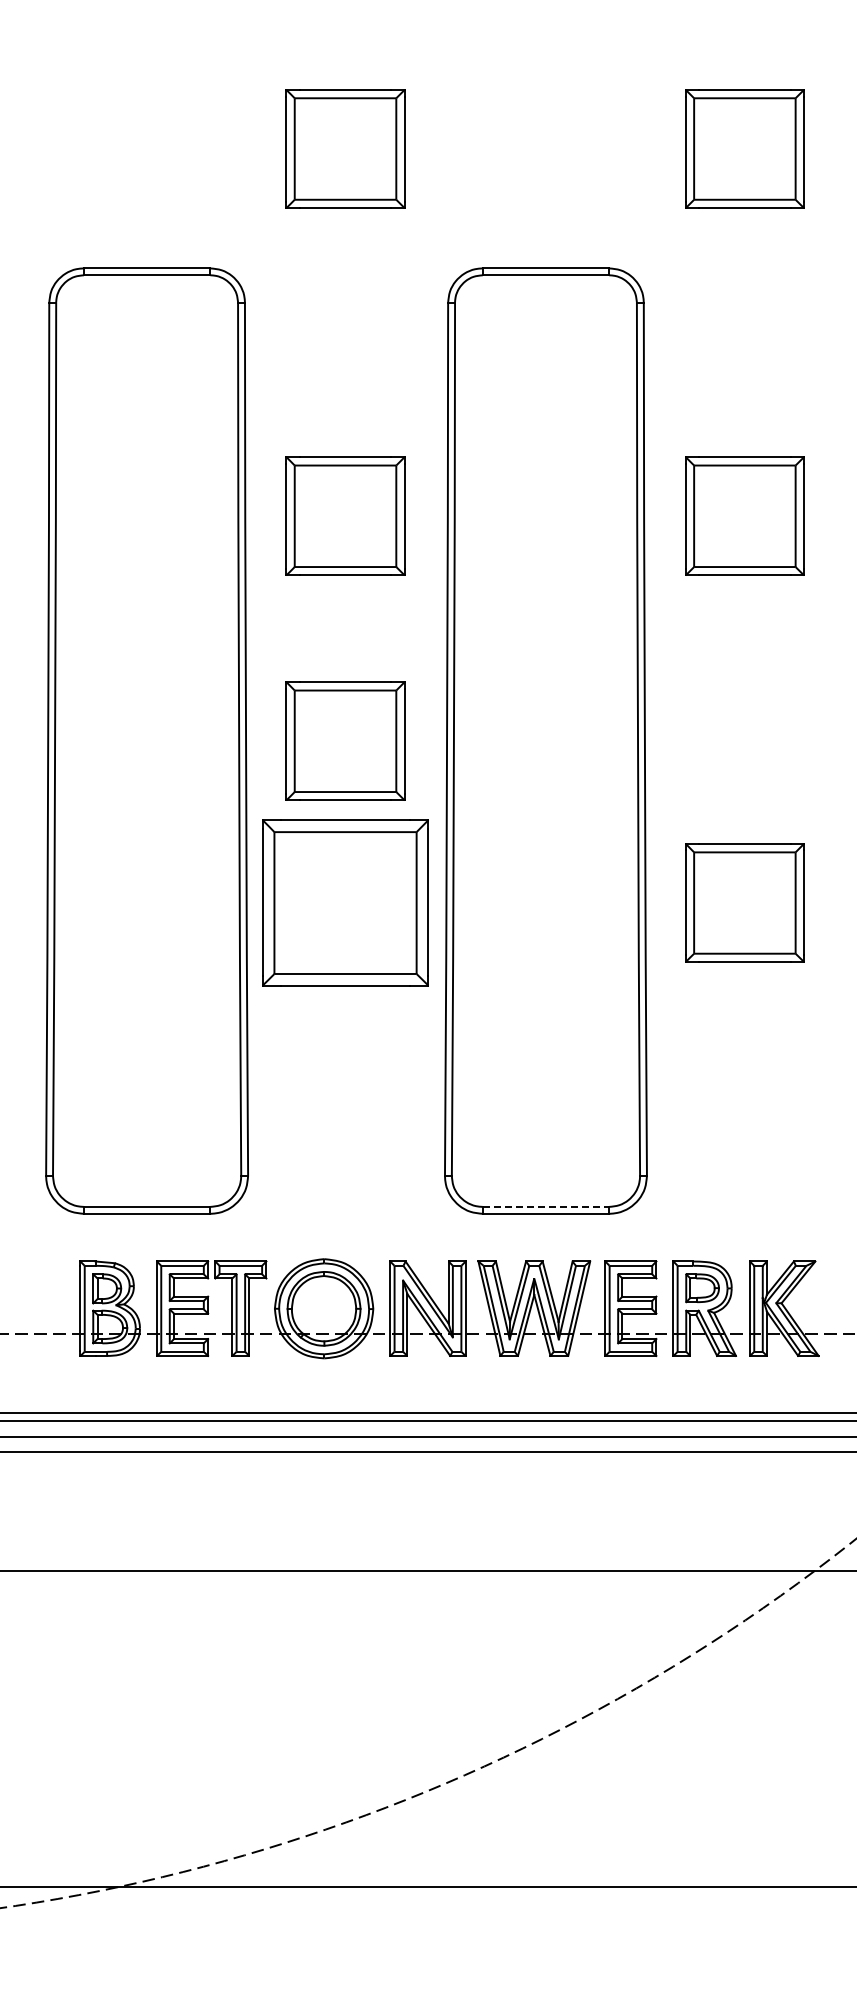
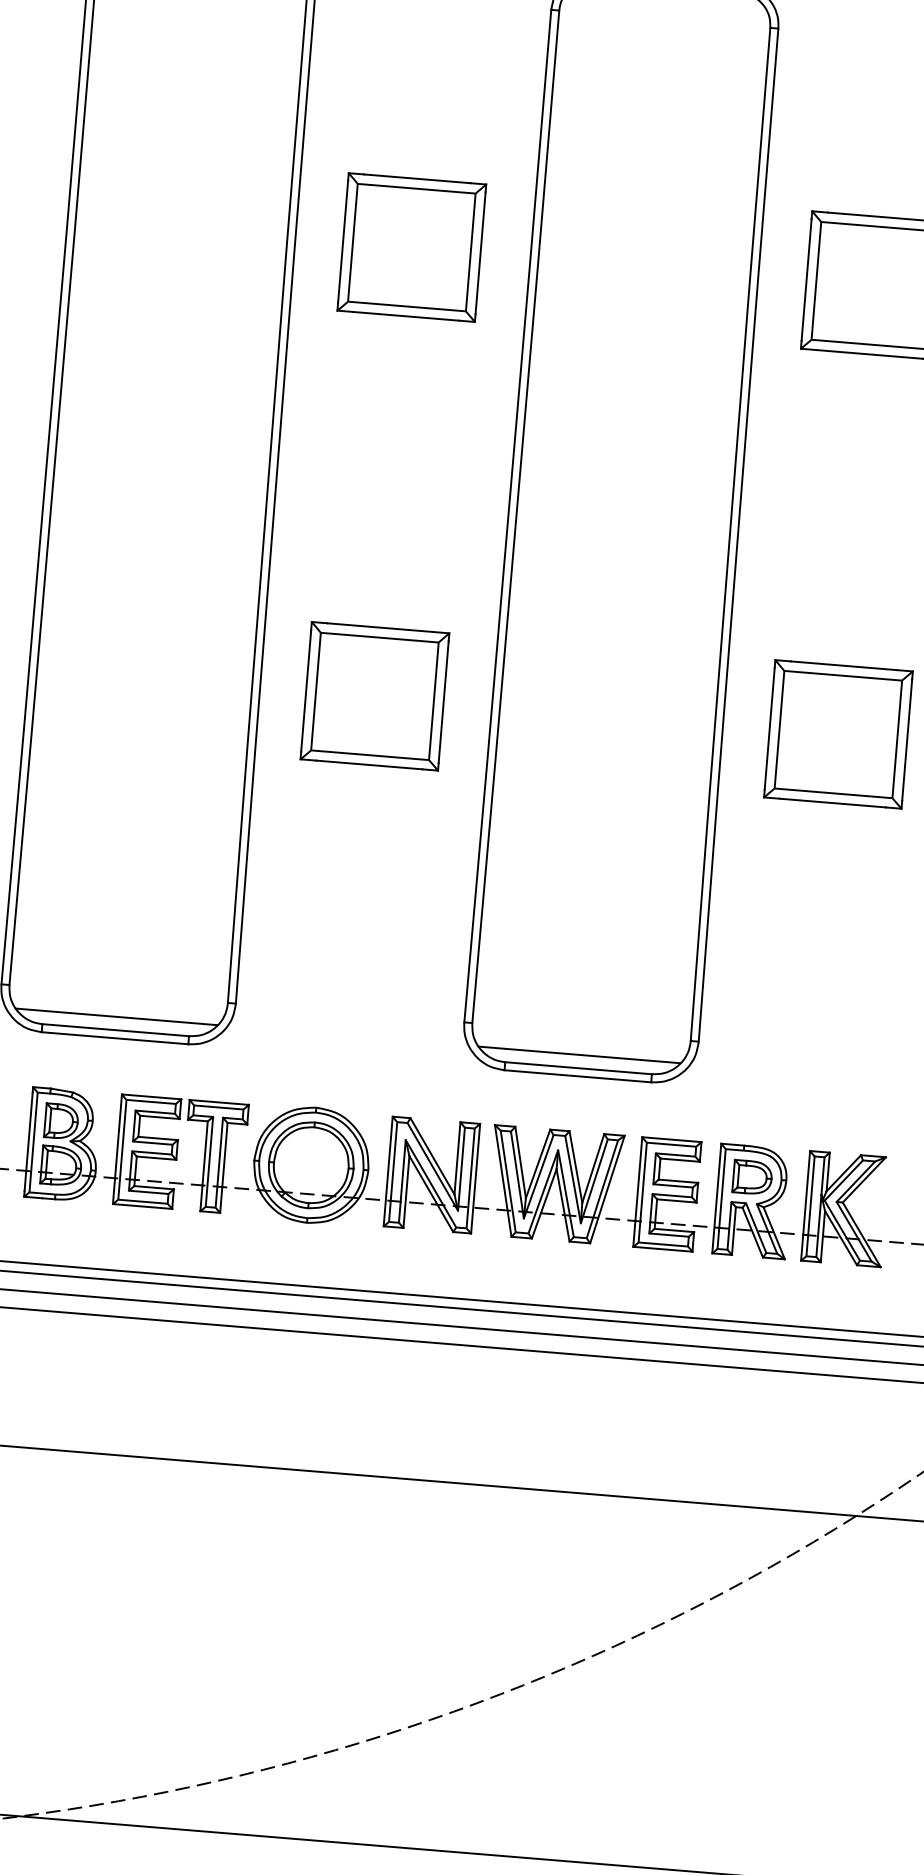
part: (345, 740) -> (390, 507), removed
part: (345, 902) -> (374, 695), size x0.71
line: (146, 1195) -> (116, 1016), added
line: (545, 1195) -> (579, 1054), added
line: (546, 1206) -> (579, 1067), dashed -> solid

